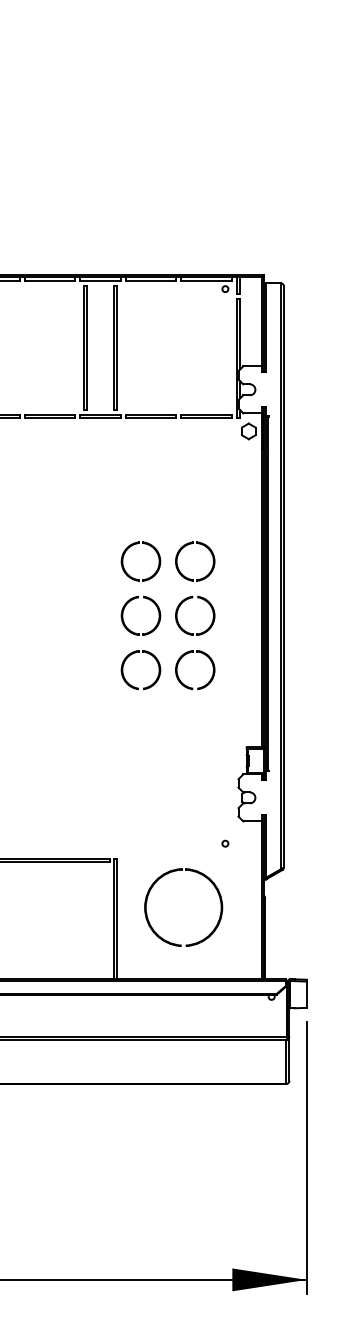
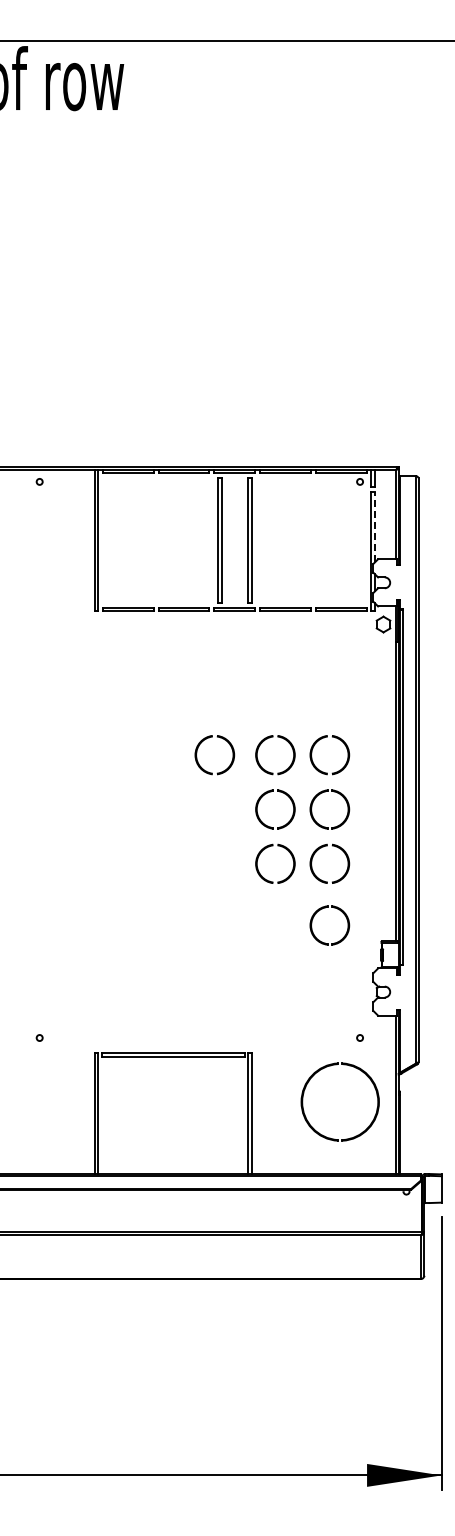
line: (240, 333) -> (375, 526), solid -> dashed
part: (68, 573) -> (202, 767), added
part: (178, 725) -> (313, 919), added
part: (161, 878) -> (318, 1072), moved

